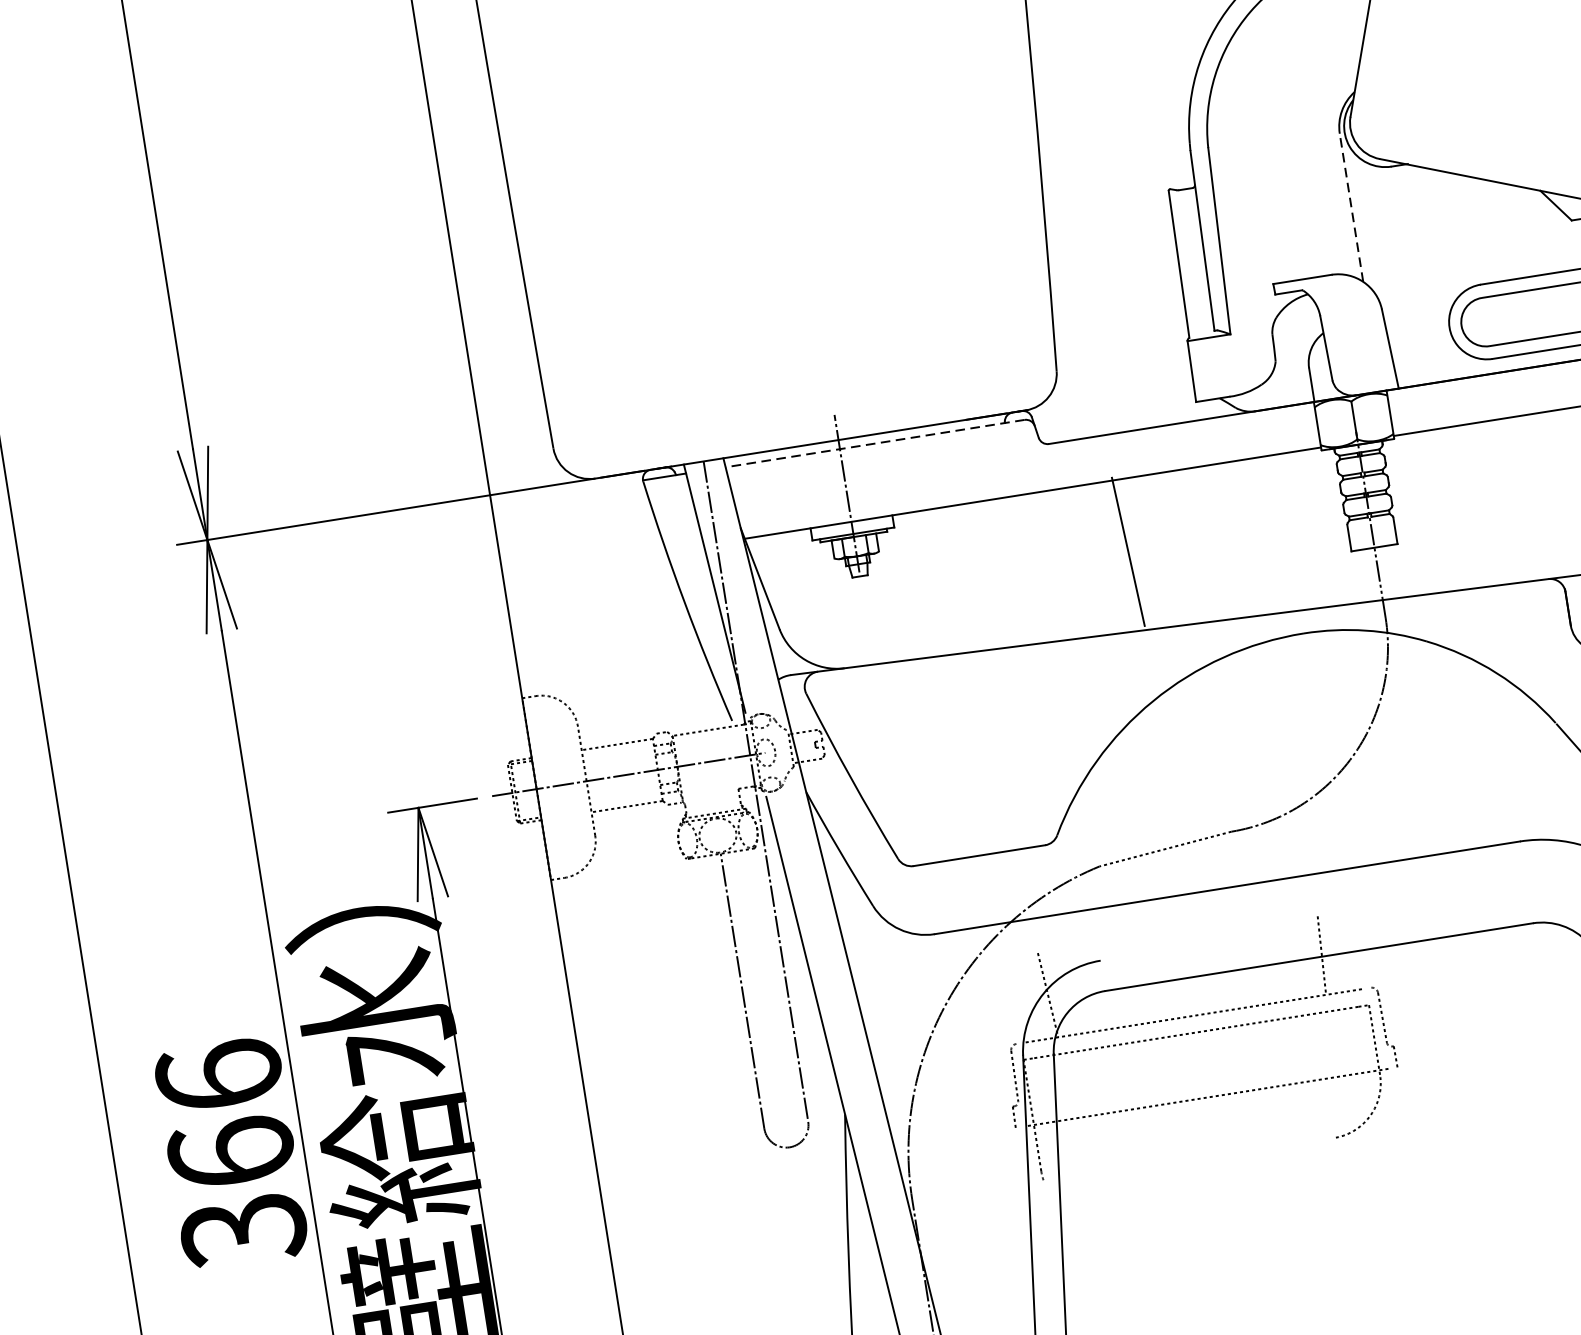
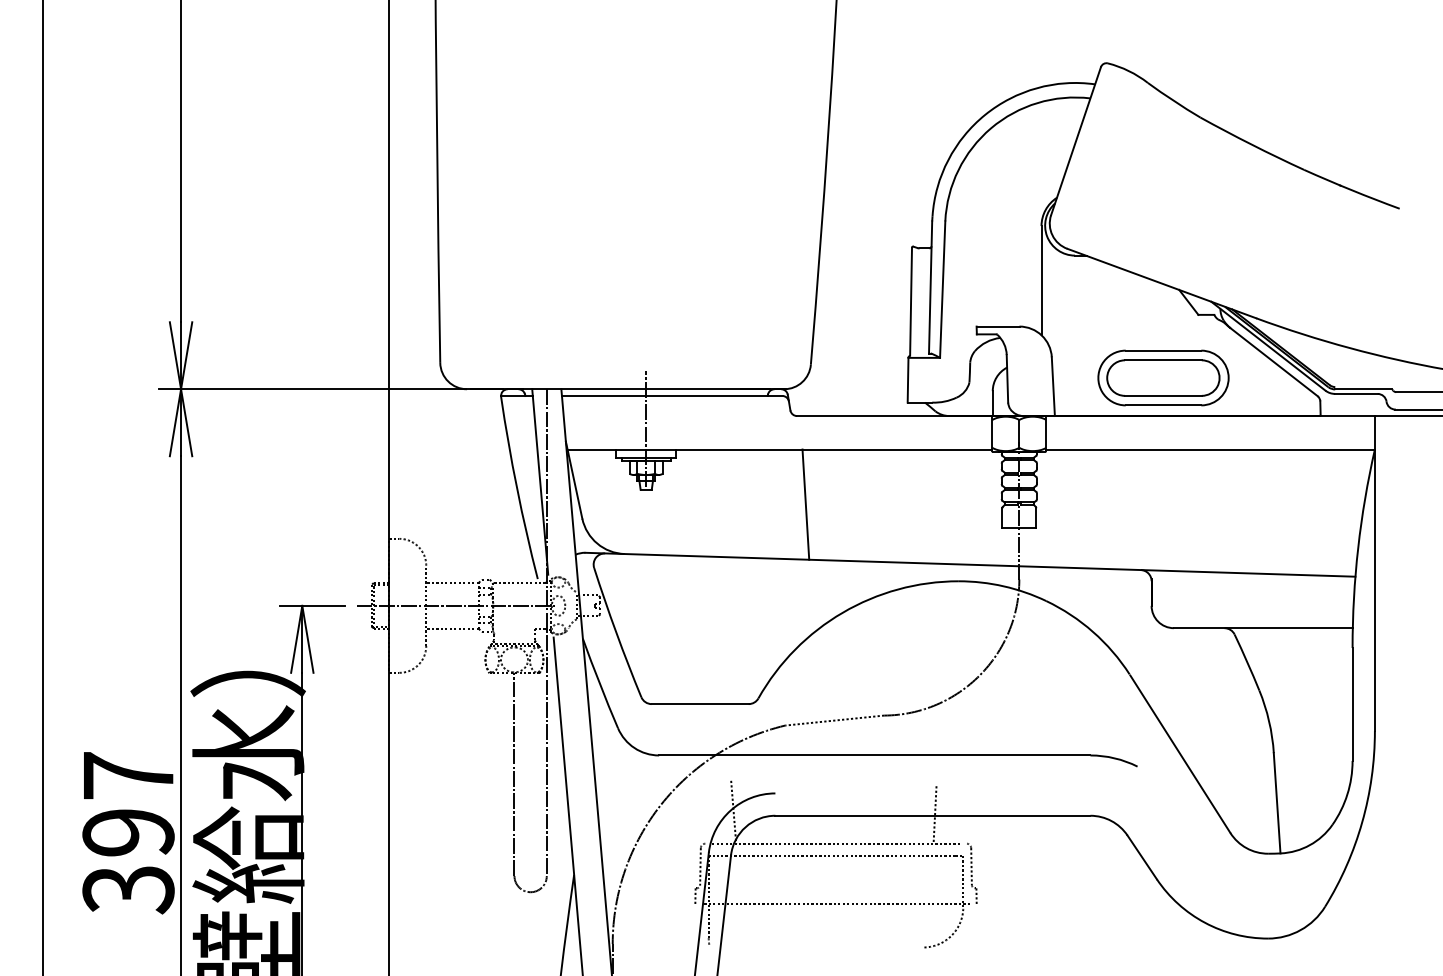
line: (1351, 207) -> (1041, 280), dashed -> solid
line: (874, 443) -> (671, 395), dashed -> solid
line: (1127, 551) -> (805, 504), moved
text: (225, 1113) -> (128, 803), 366 -> 397

